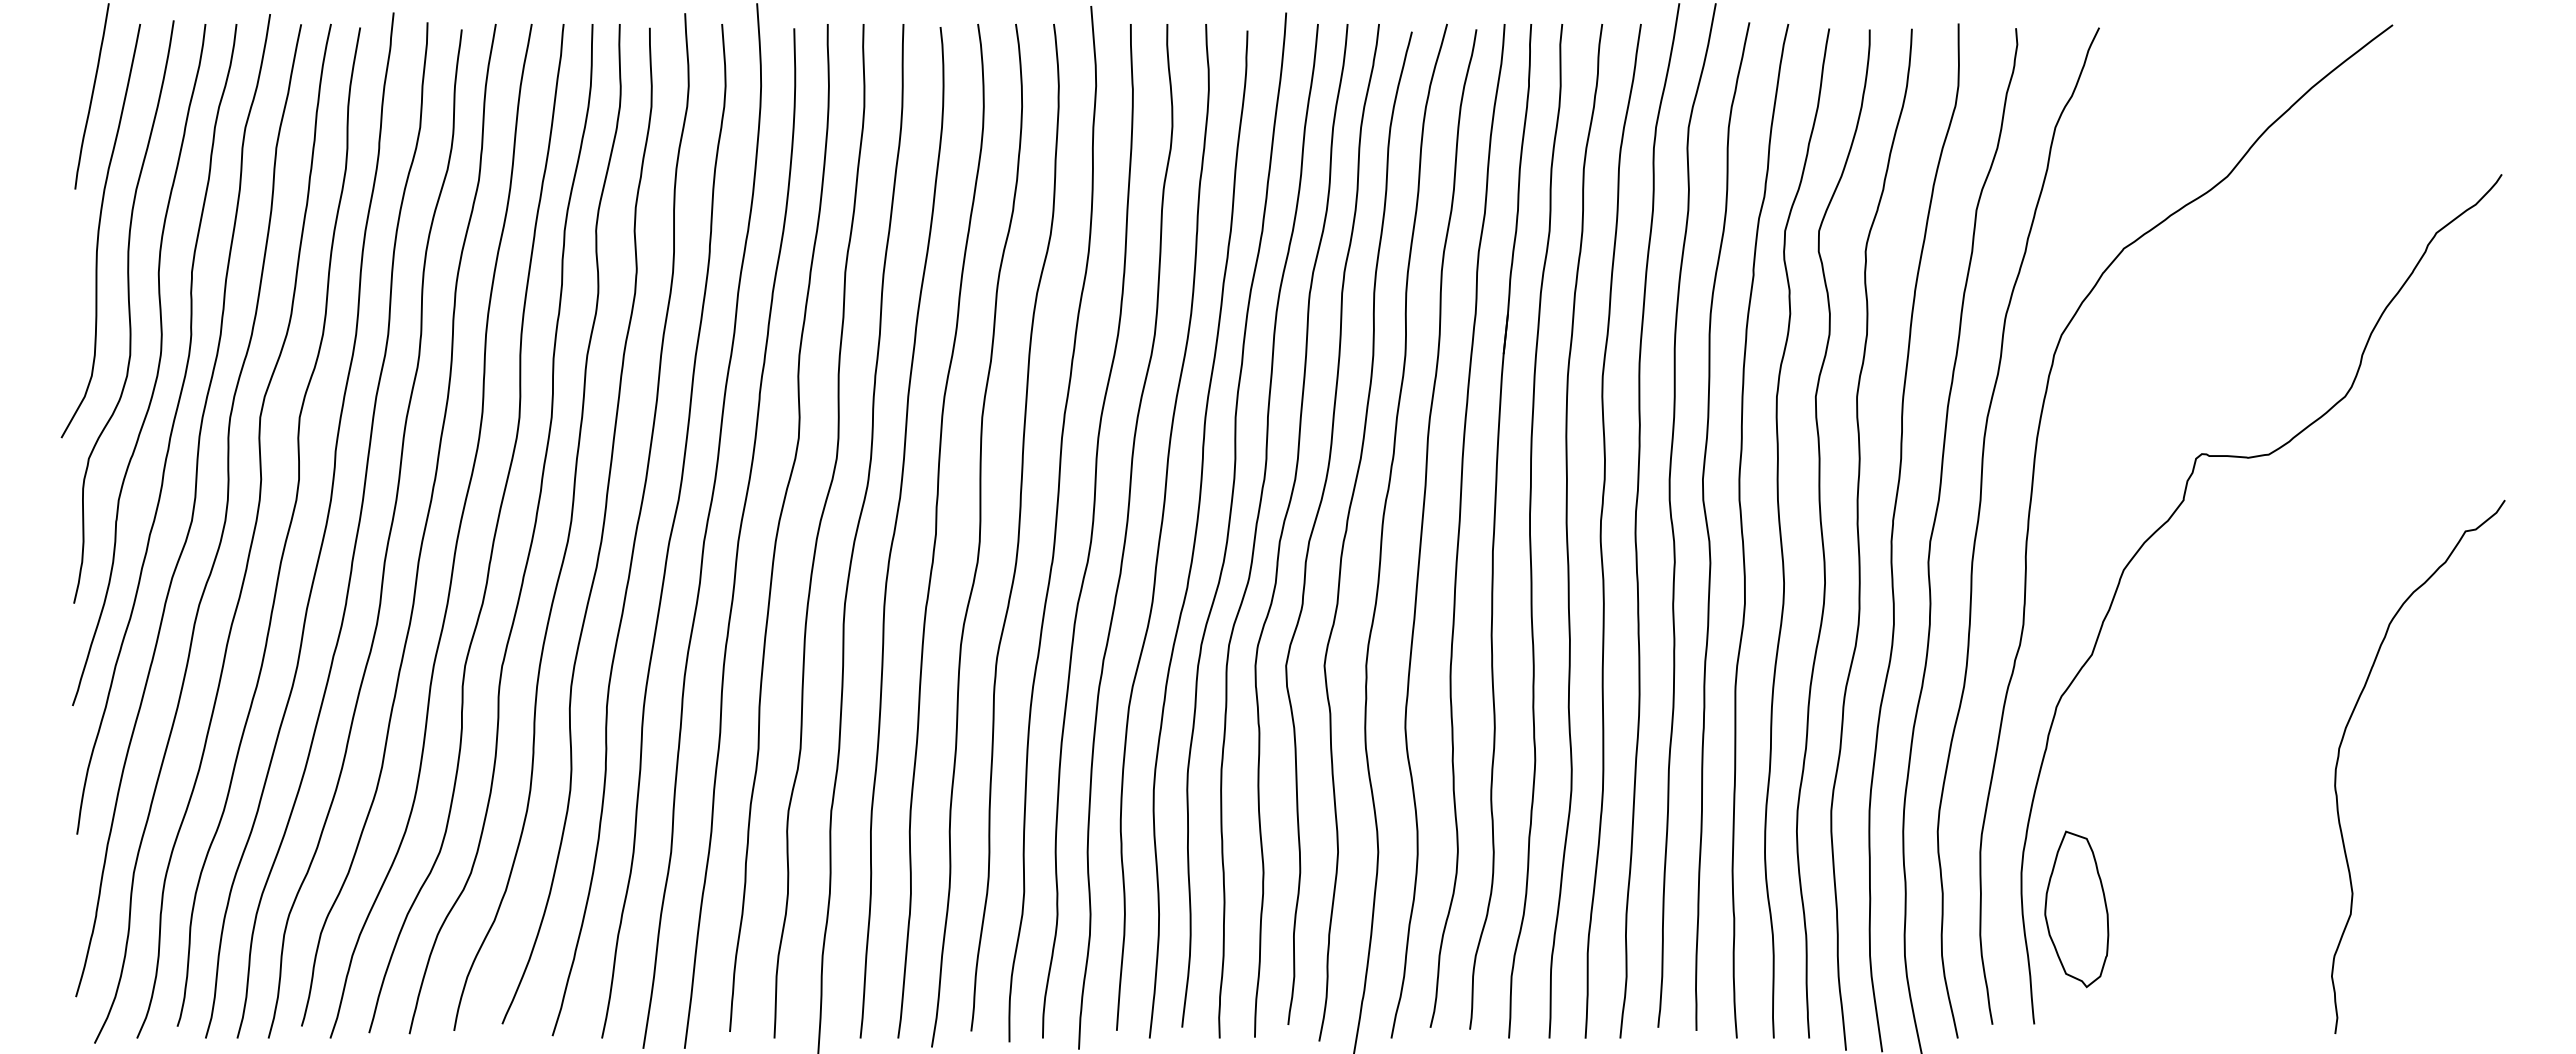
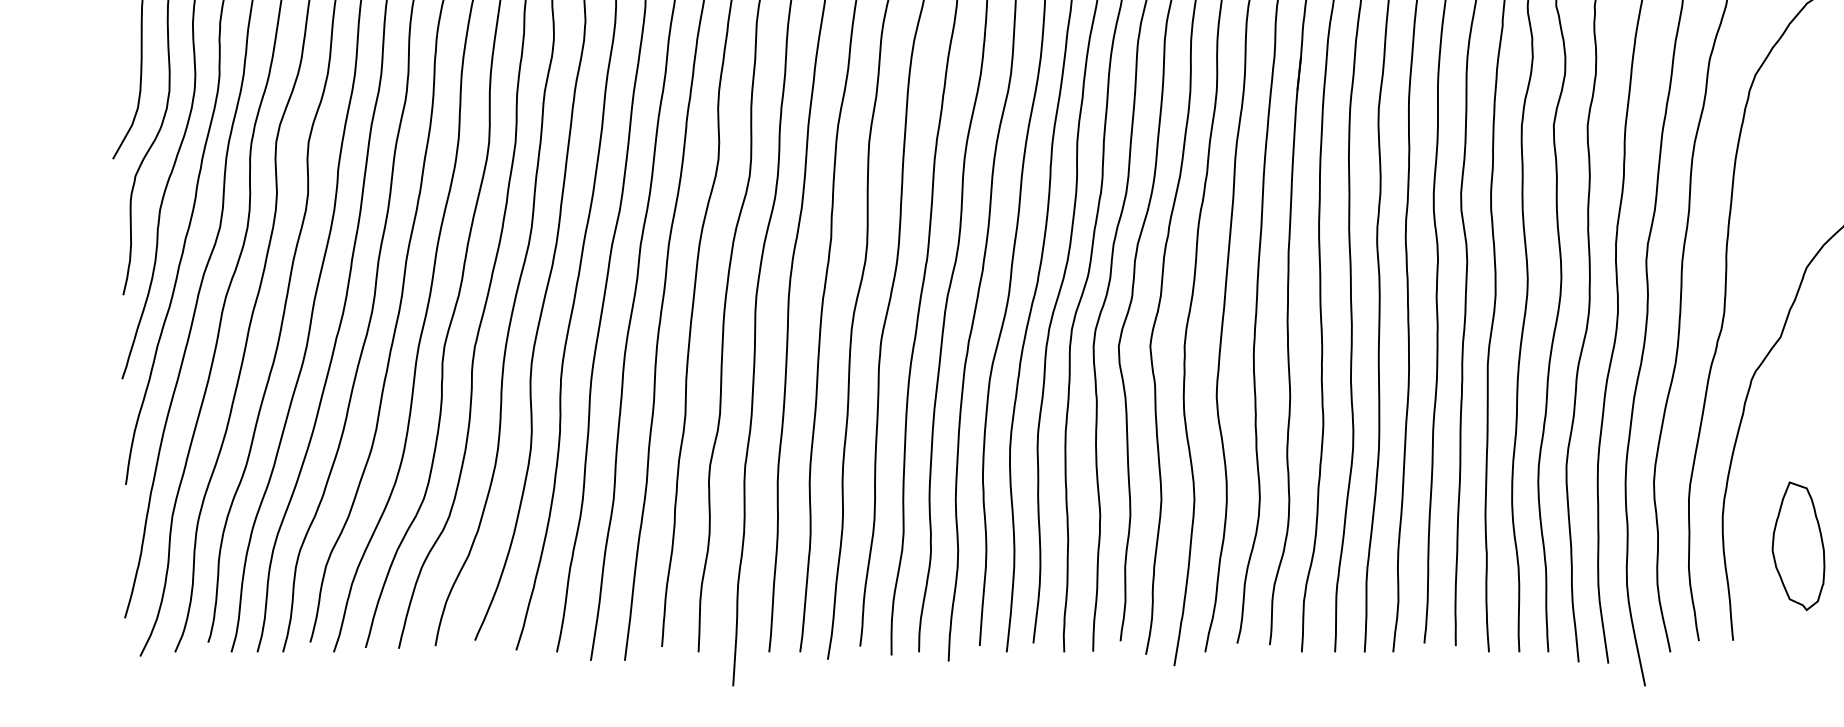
part: (2076, 909) -> (1798, 546), moved

